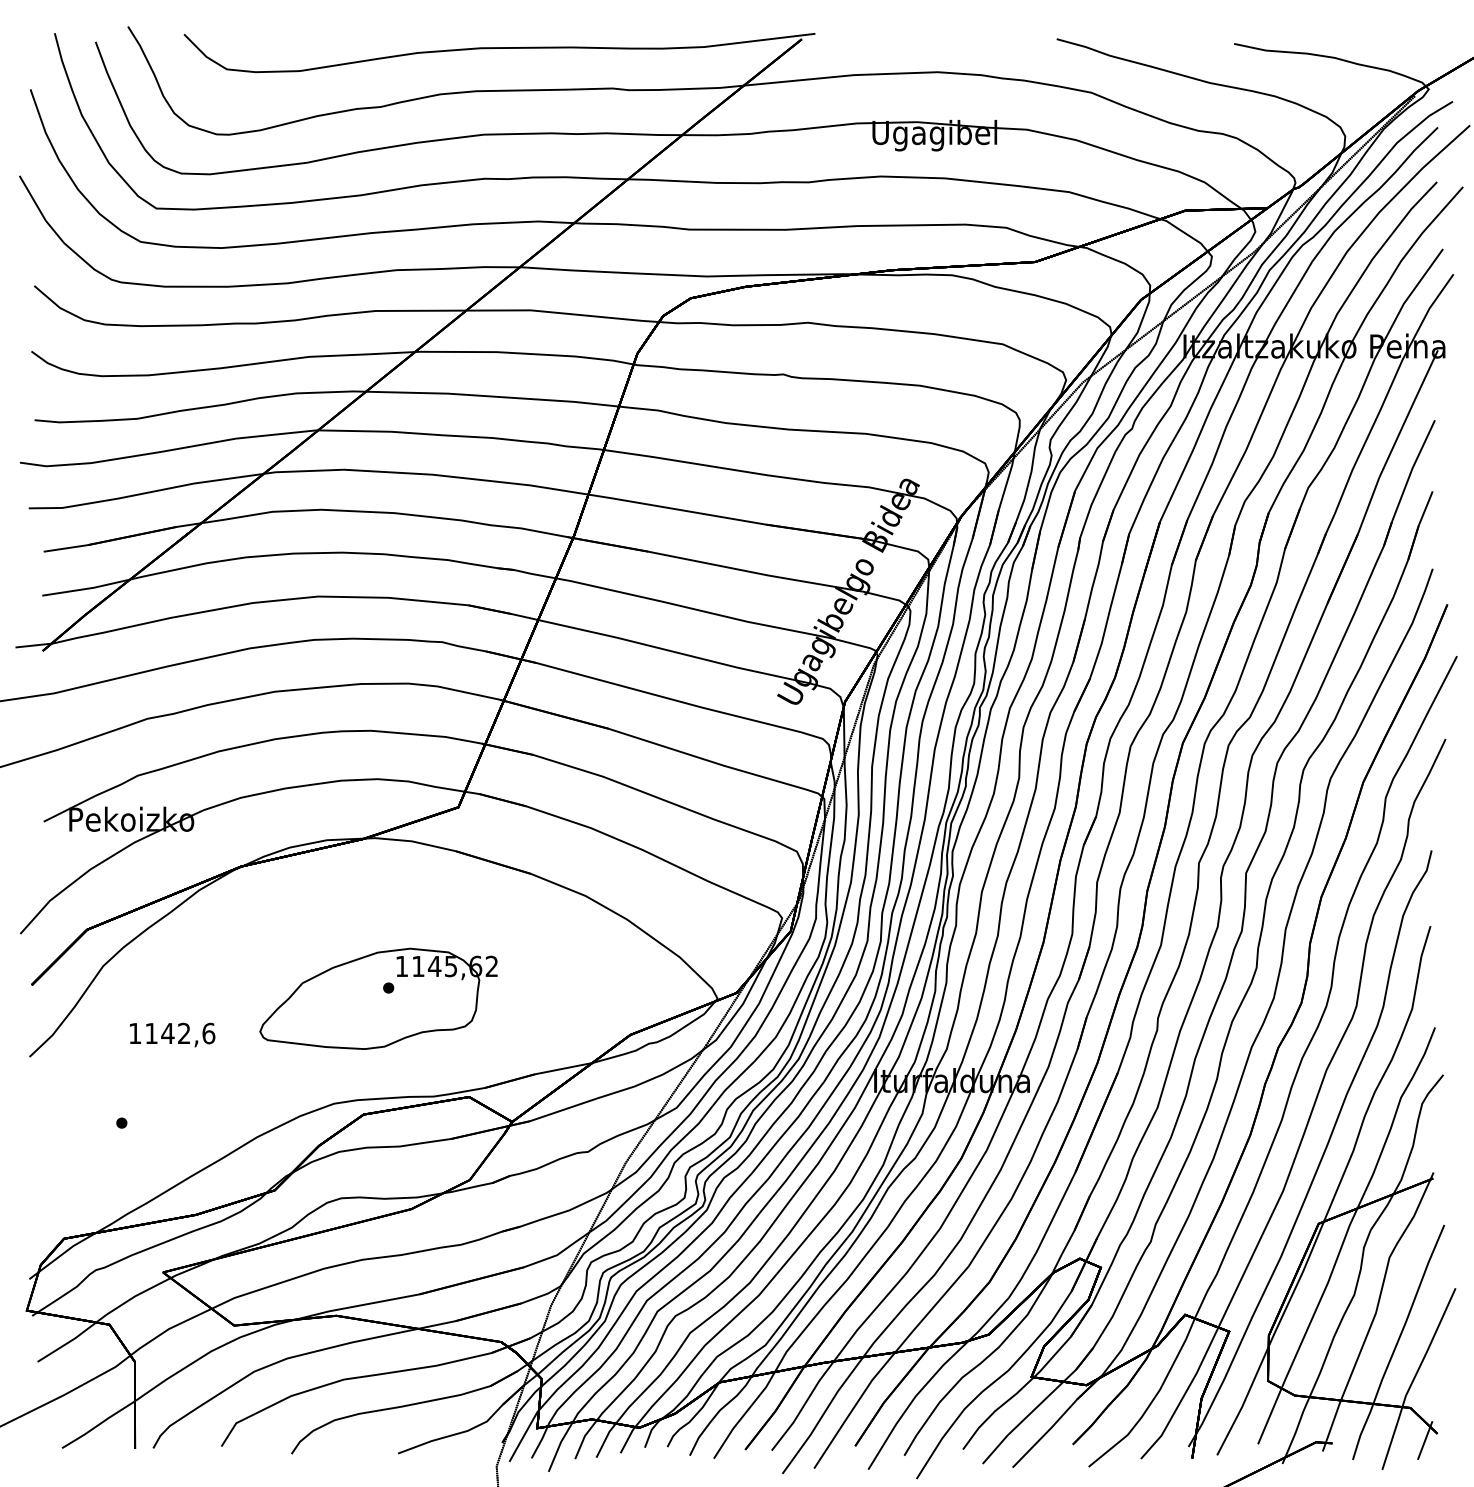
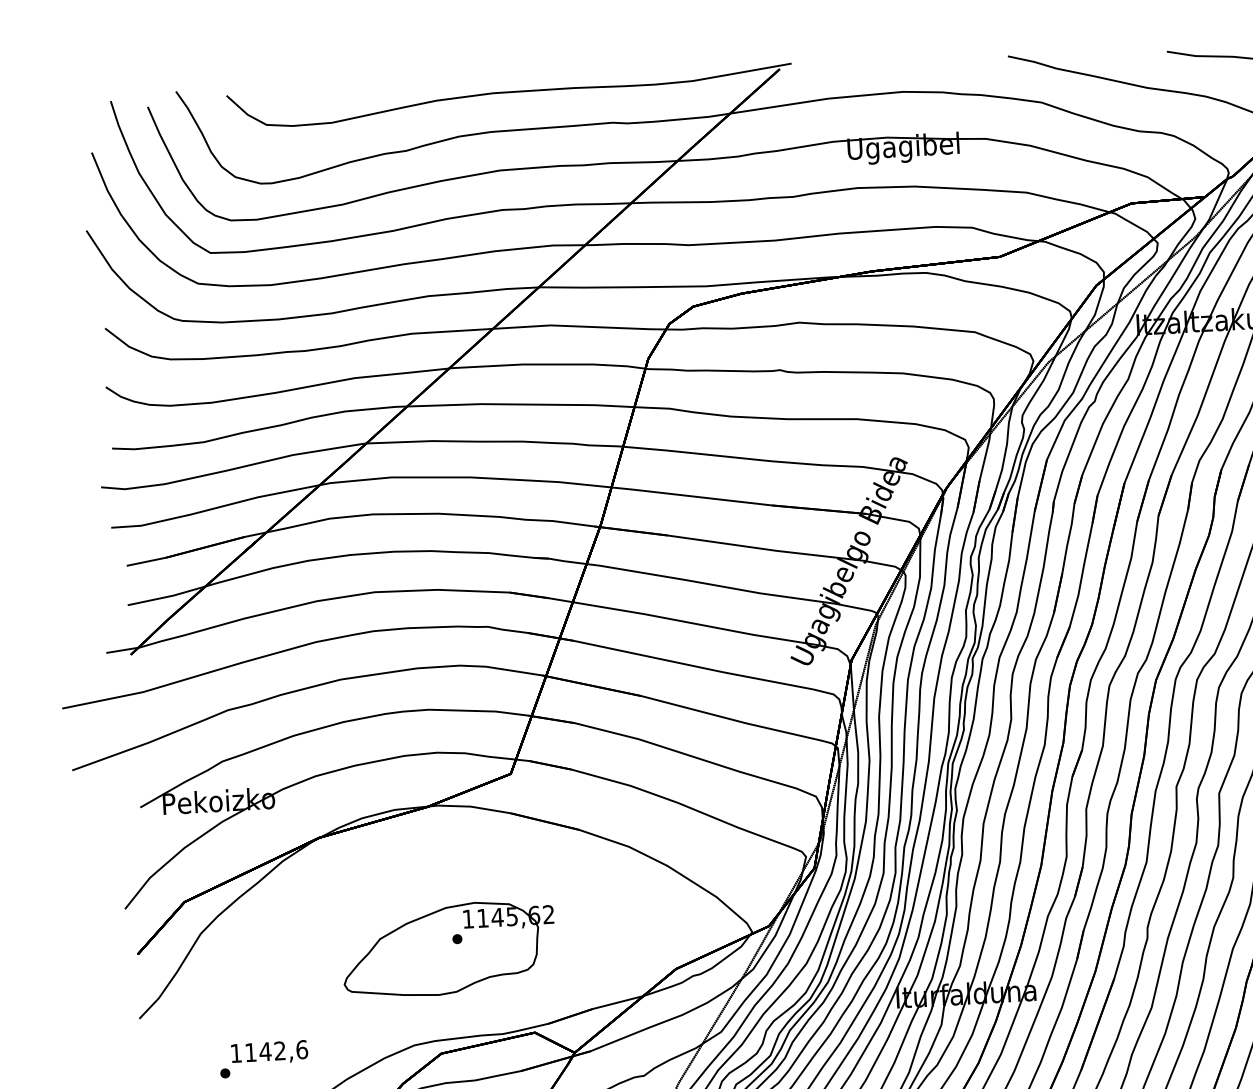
text: (172, 1034) -> (269, 1052), moved

